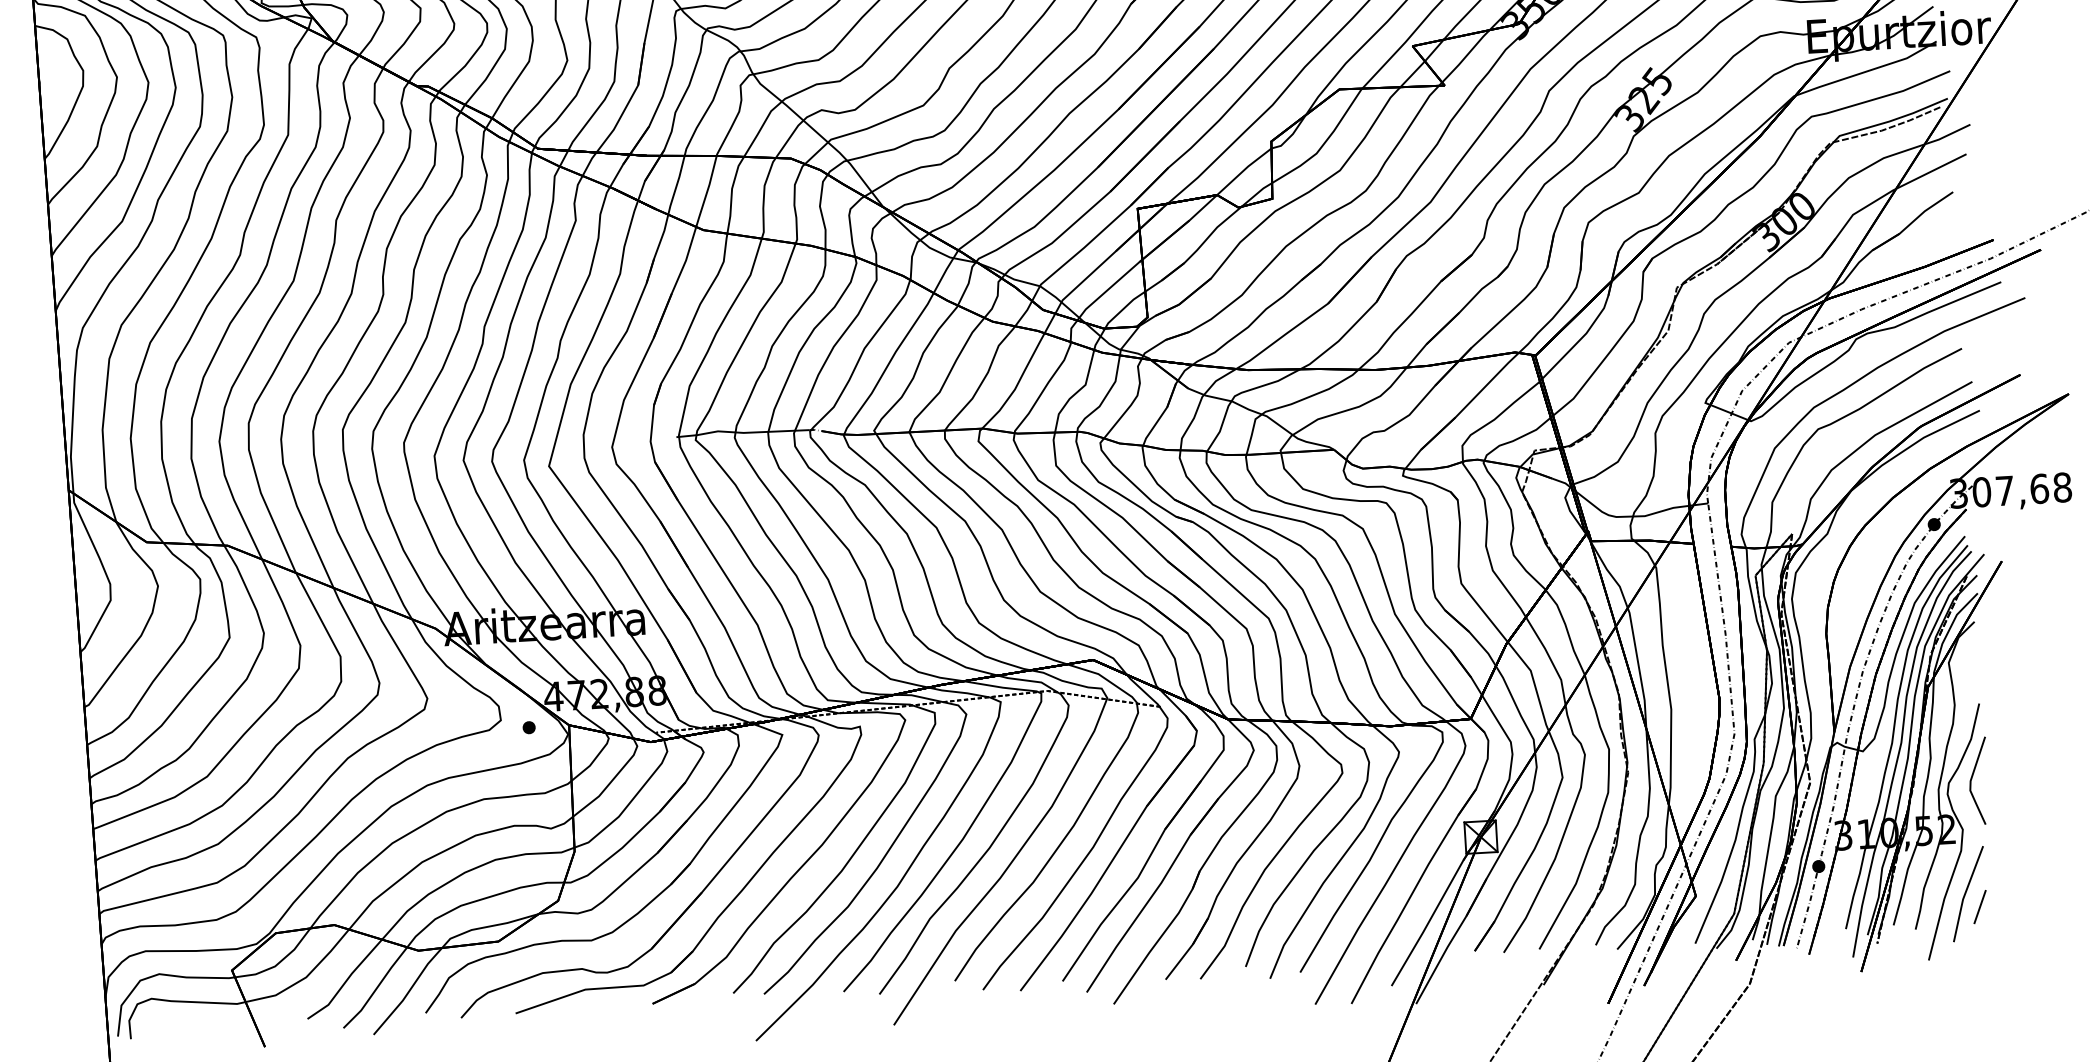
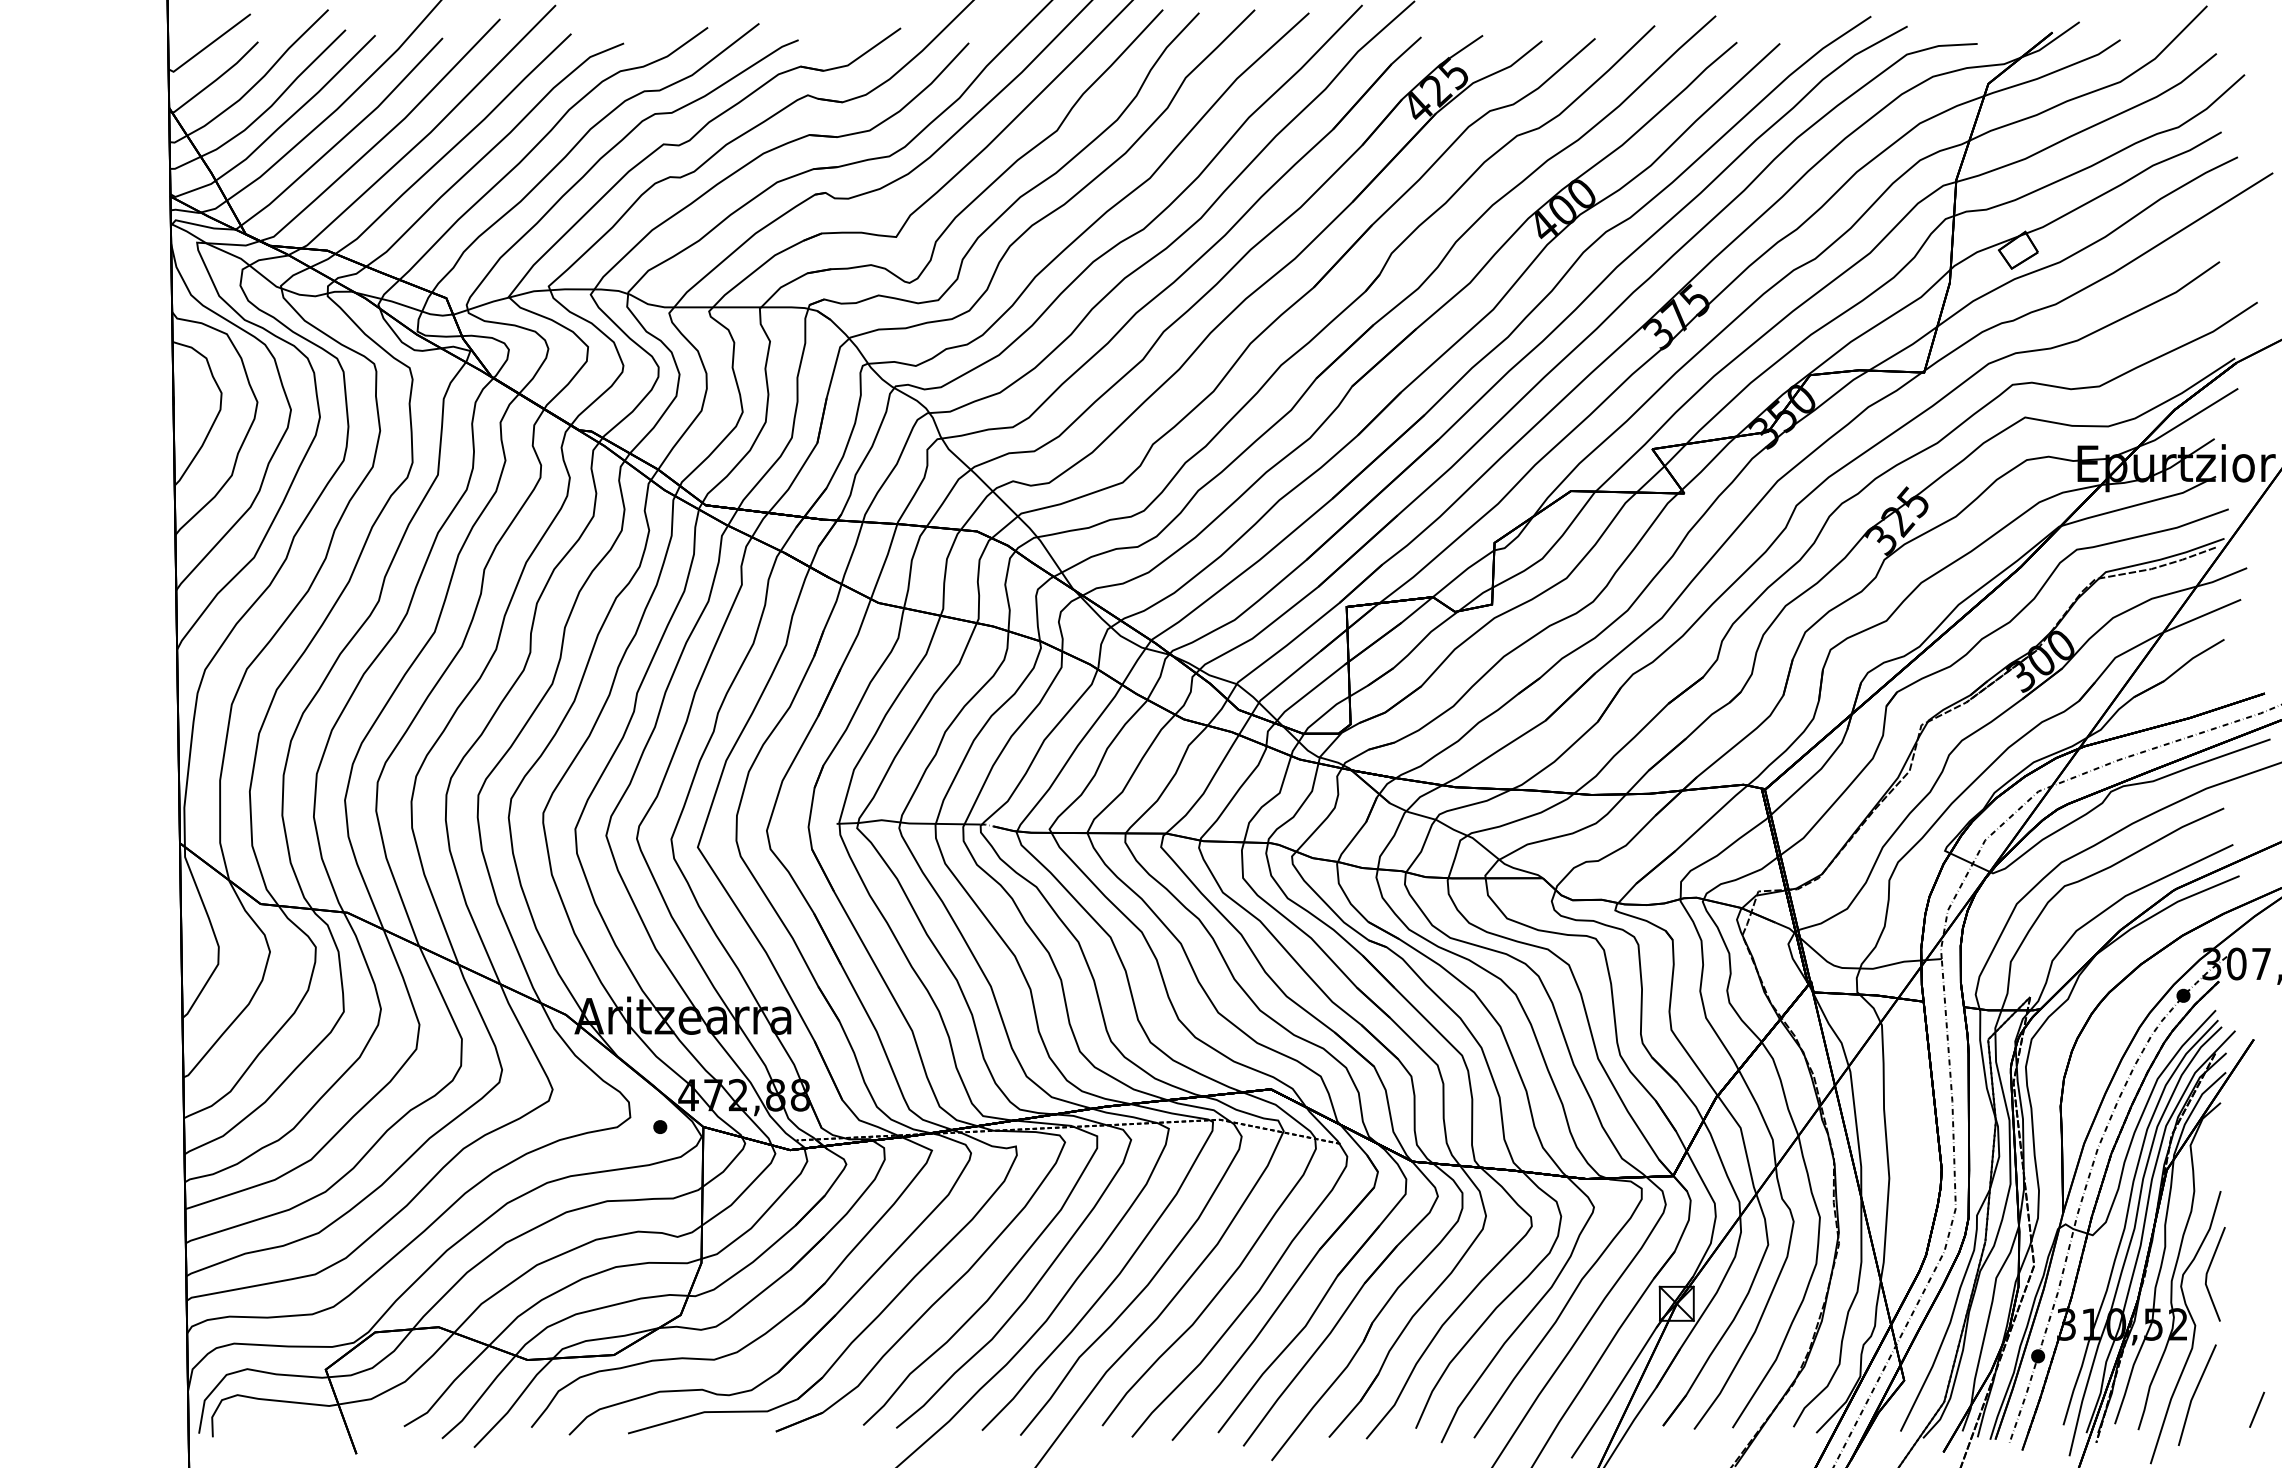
line: (1980, 906) -> (2257, 1409), moved

